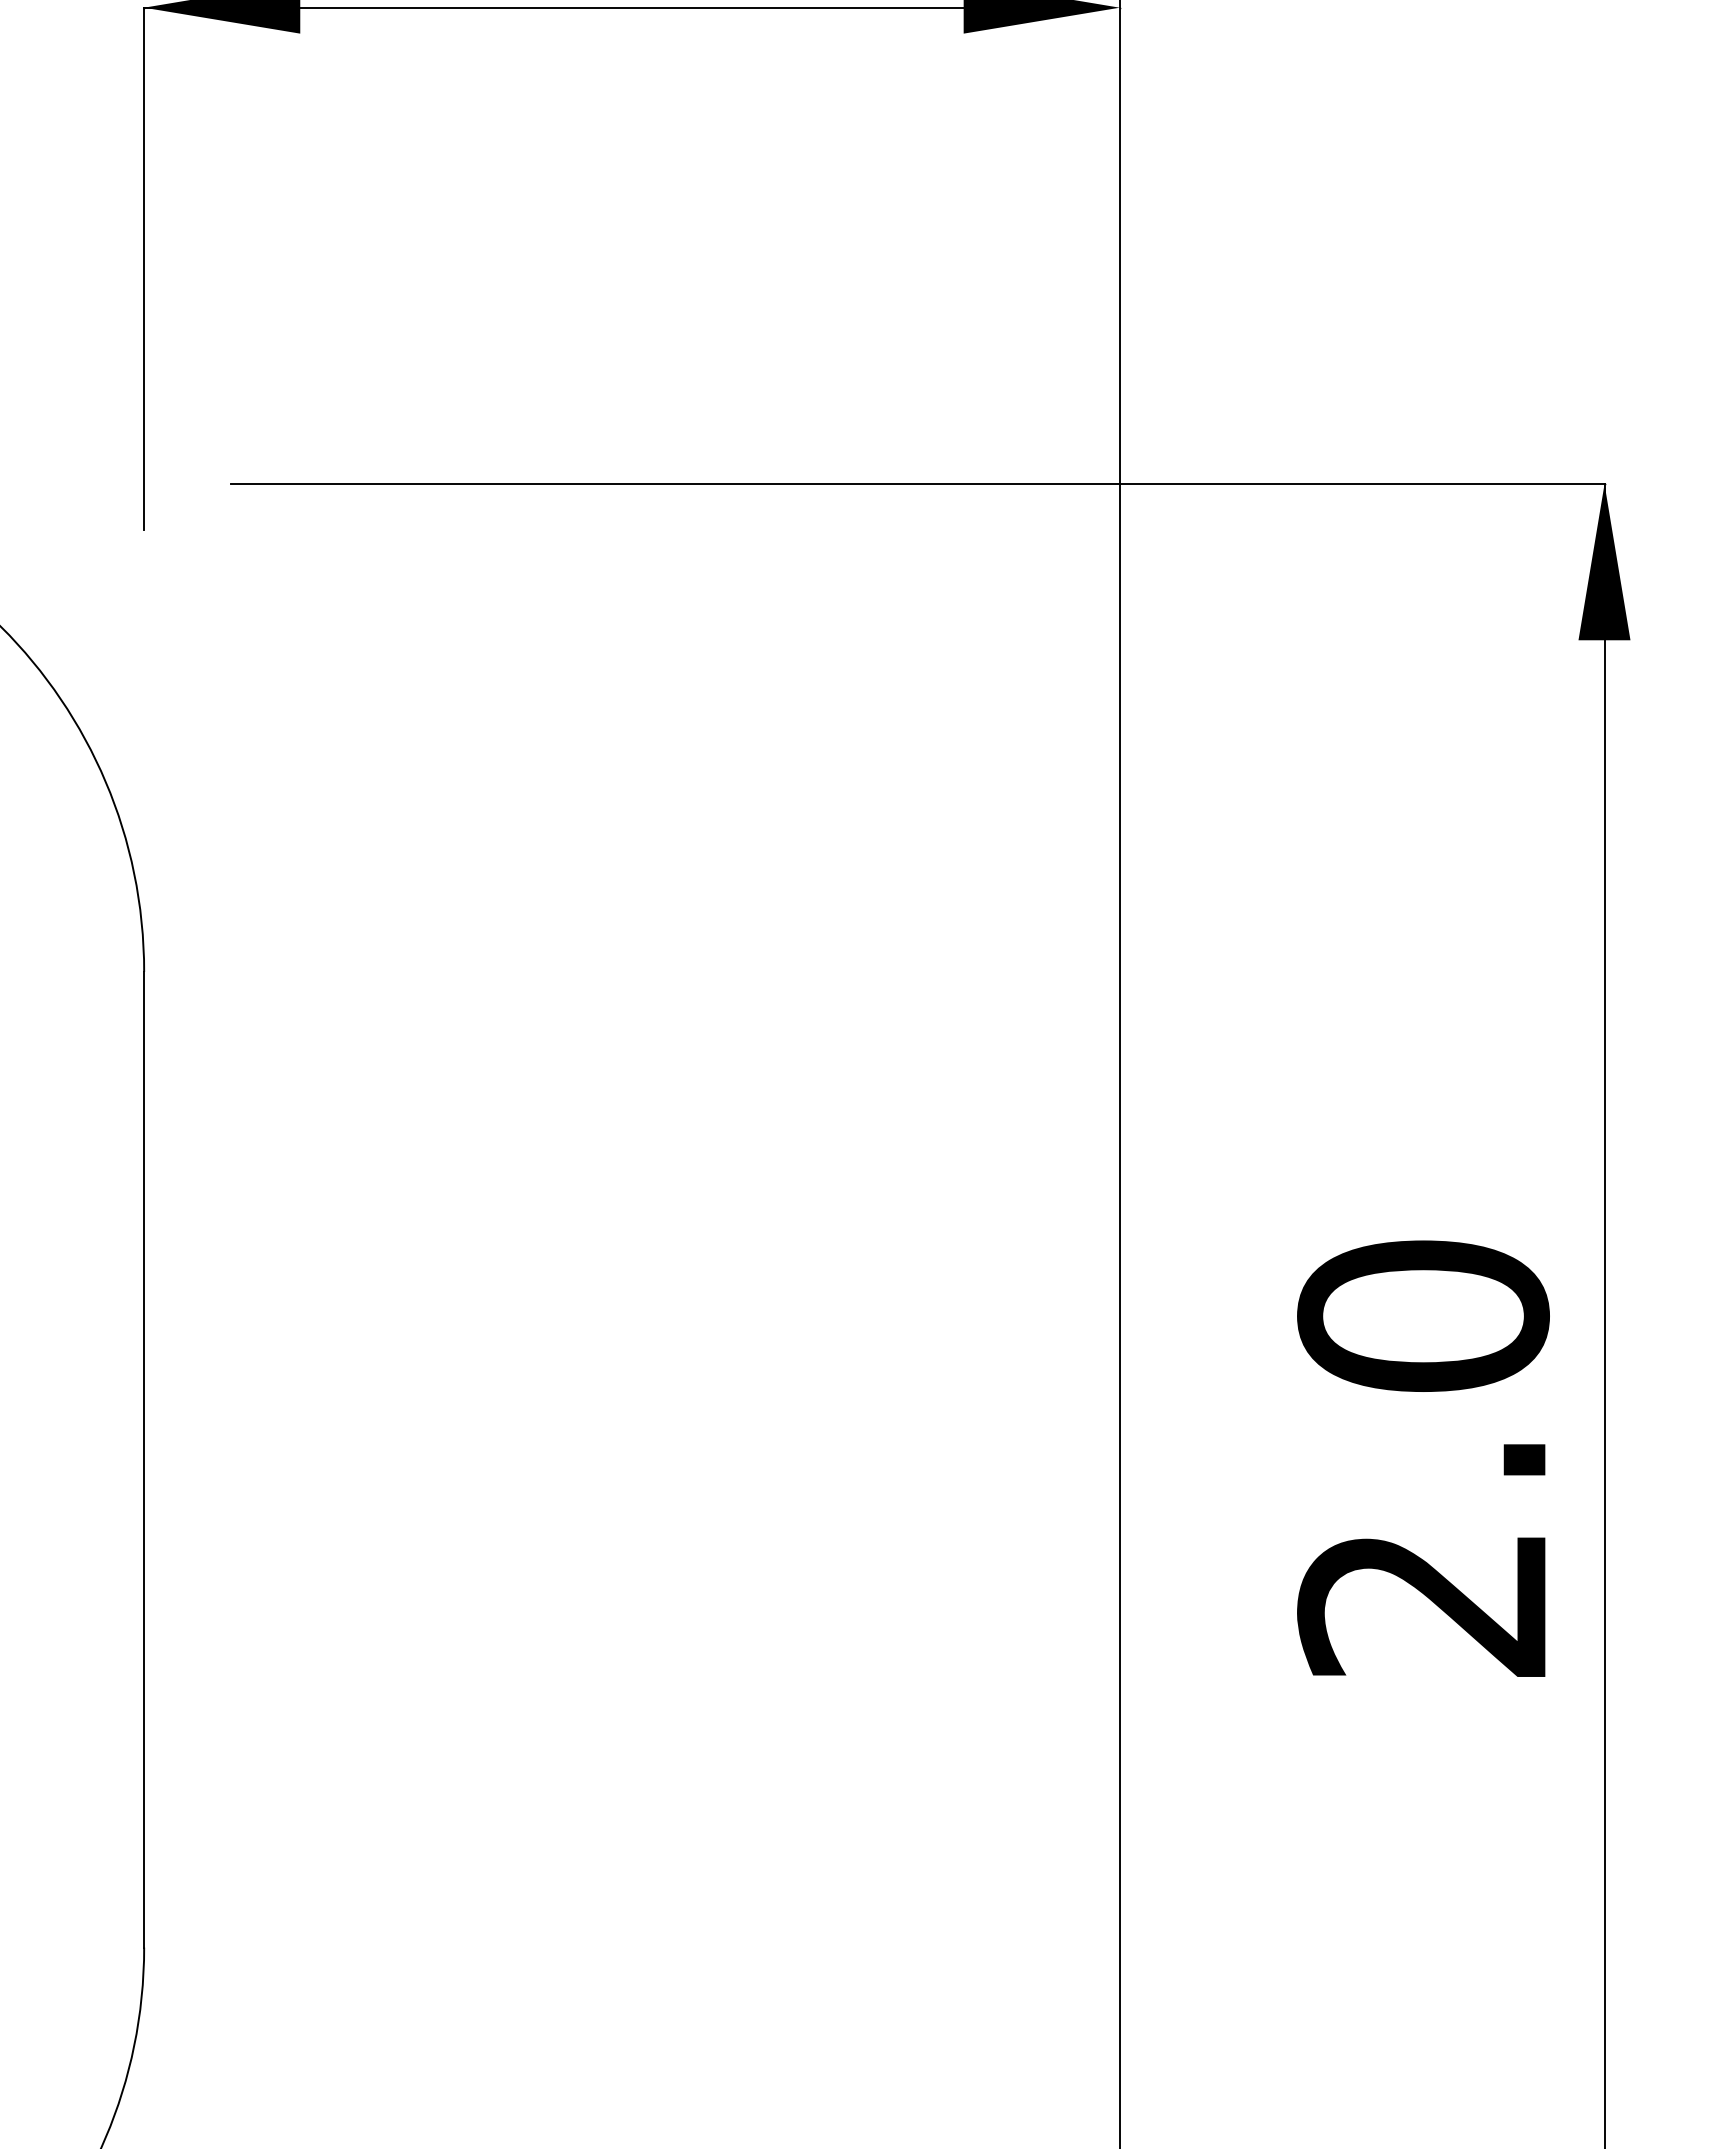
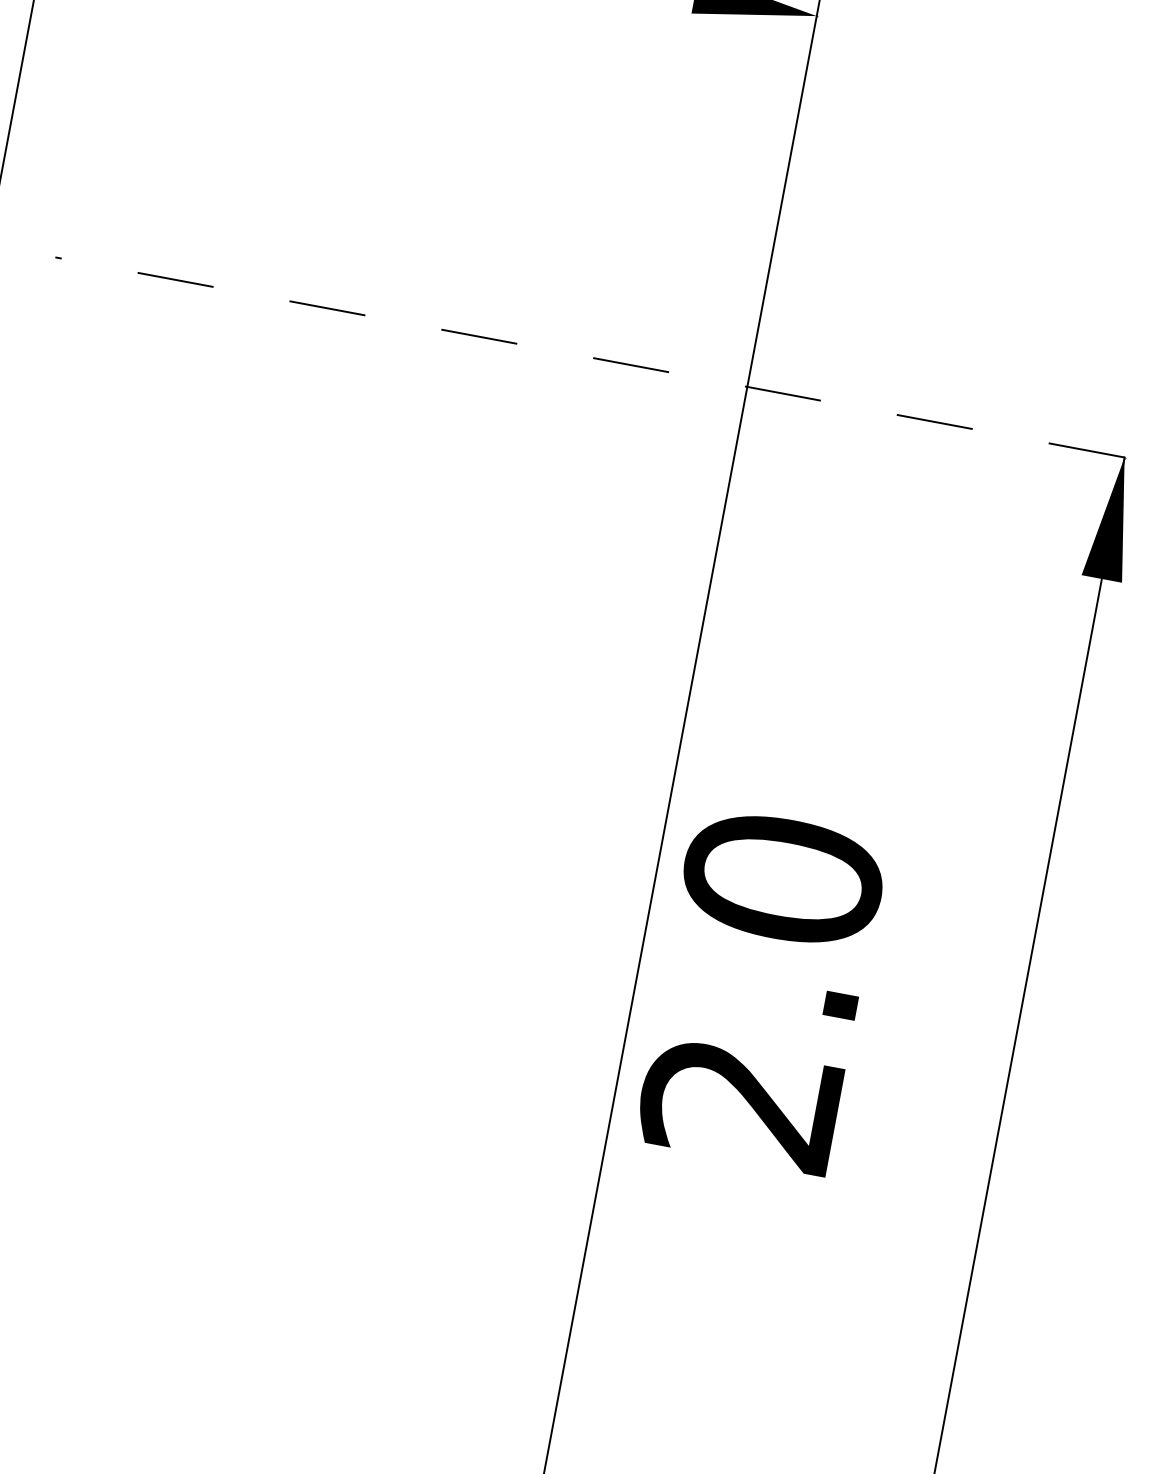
line: (917, 484) -> (589, 357), solid -> dashed
text: (1423, 1458) -> (762, 990), moved

